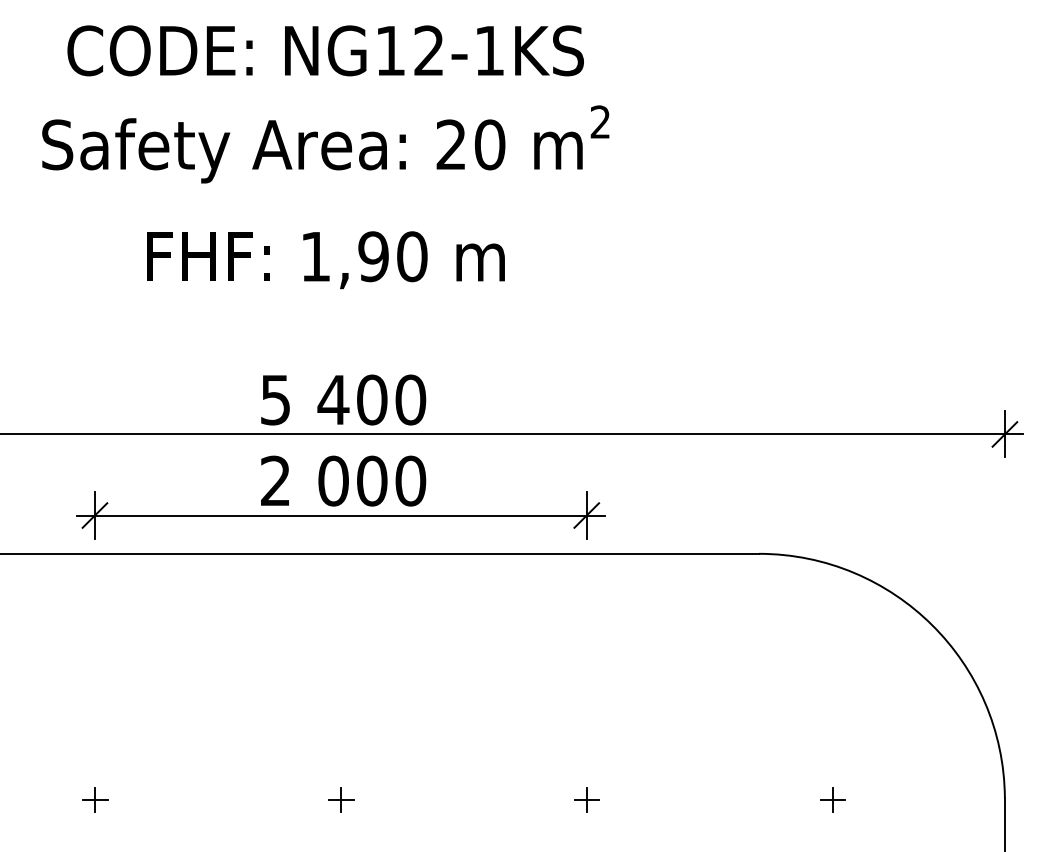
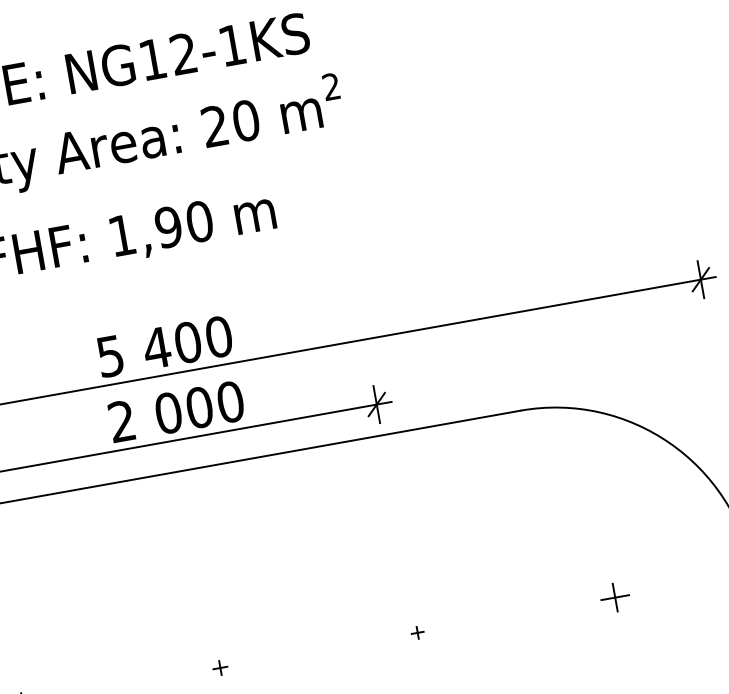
part: (341, 799) -> (220, 667), size x0.7
part: (586, 799) -> (417, 632), size x0.6
part: (832, 799) -> (614, 597), size x1.4

